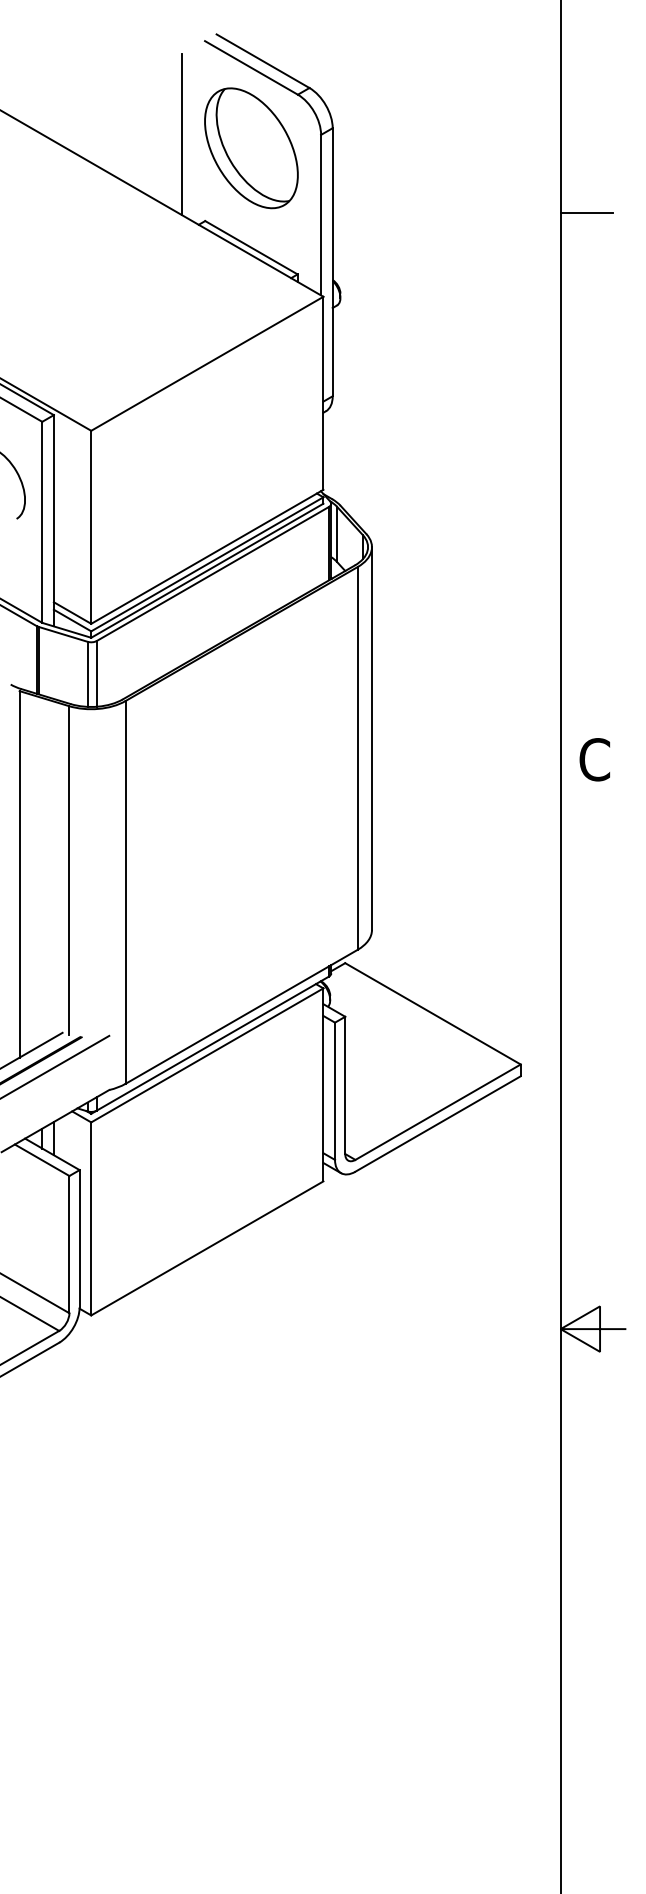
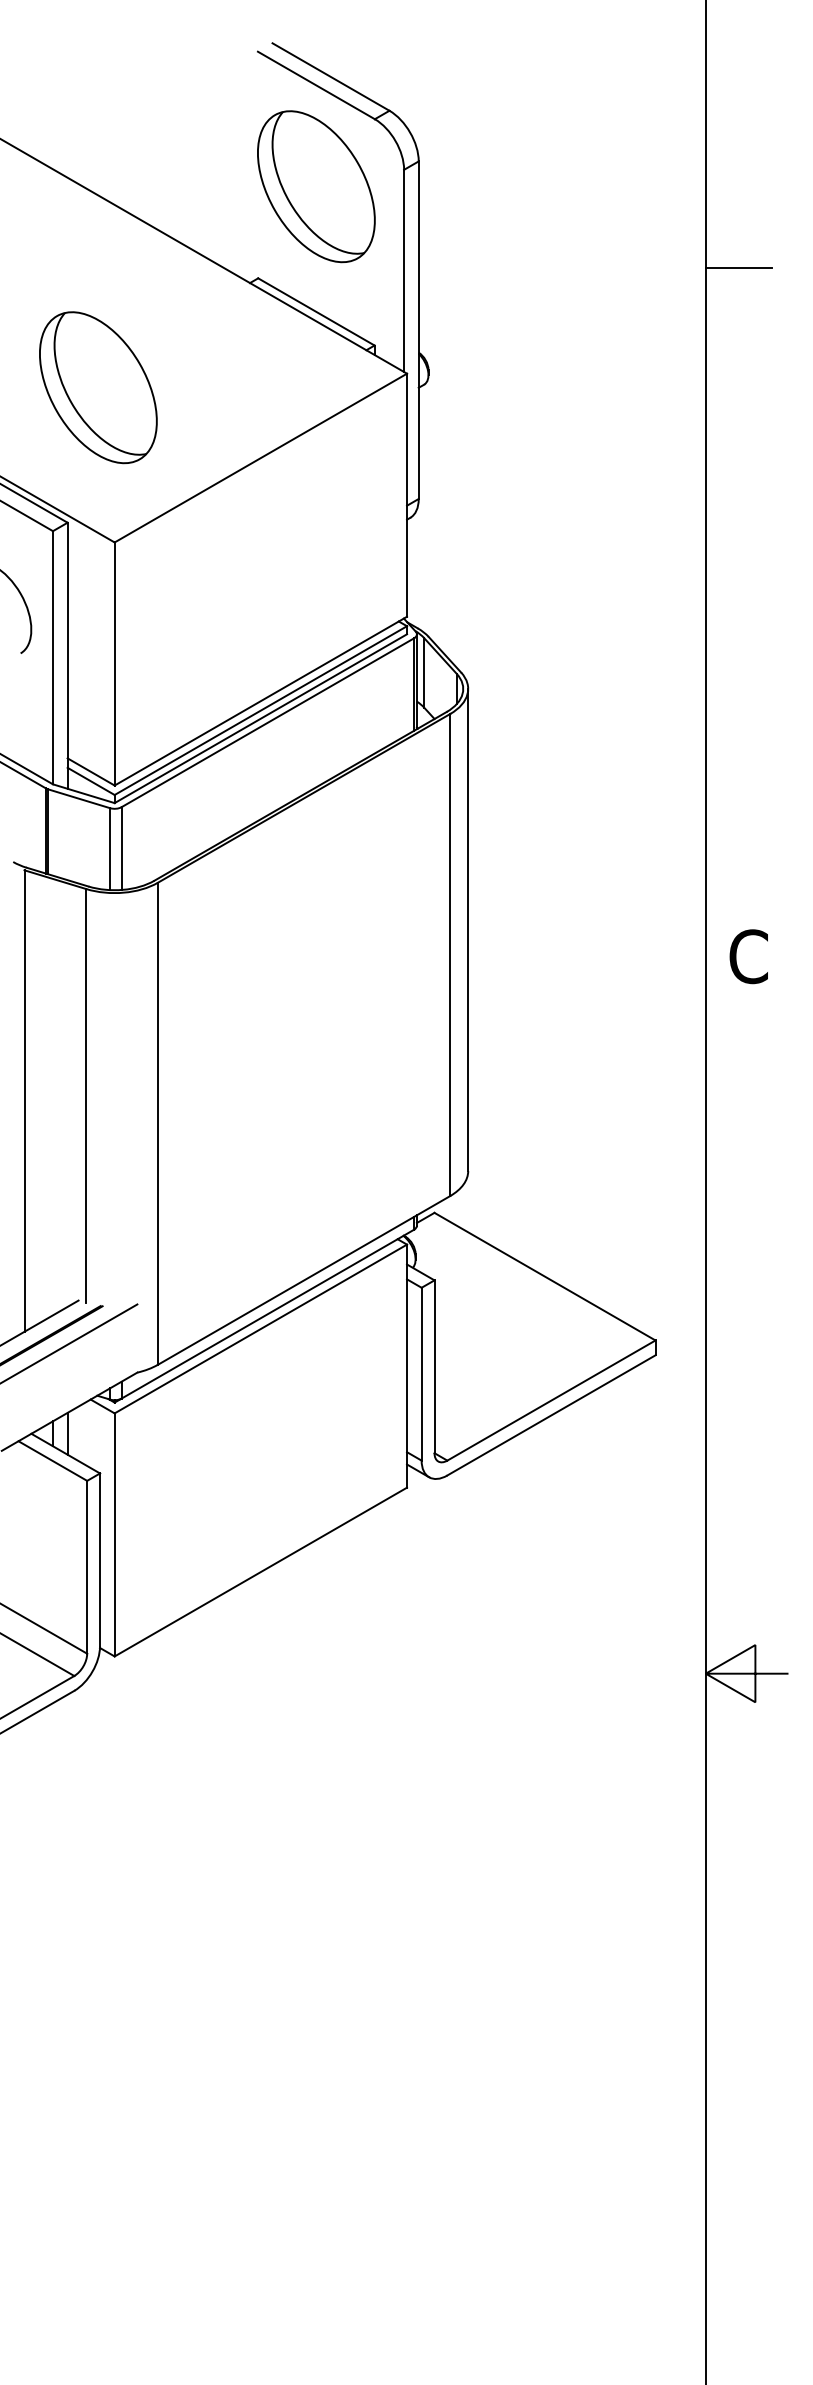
line: (181, 134) -> (228, 169), removed
part: (78, 307) -> (98, 387), added

